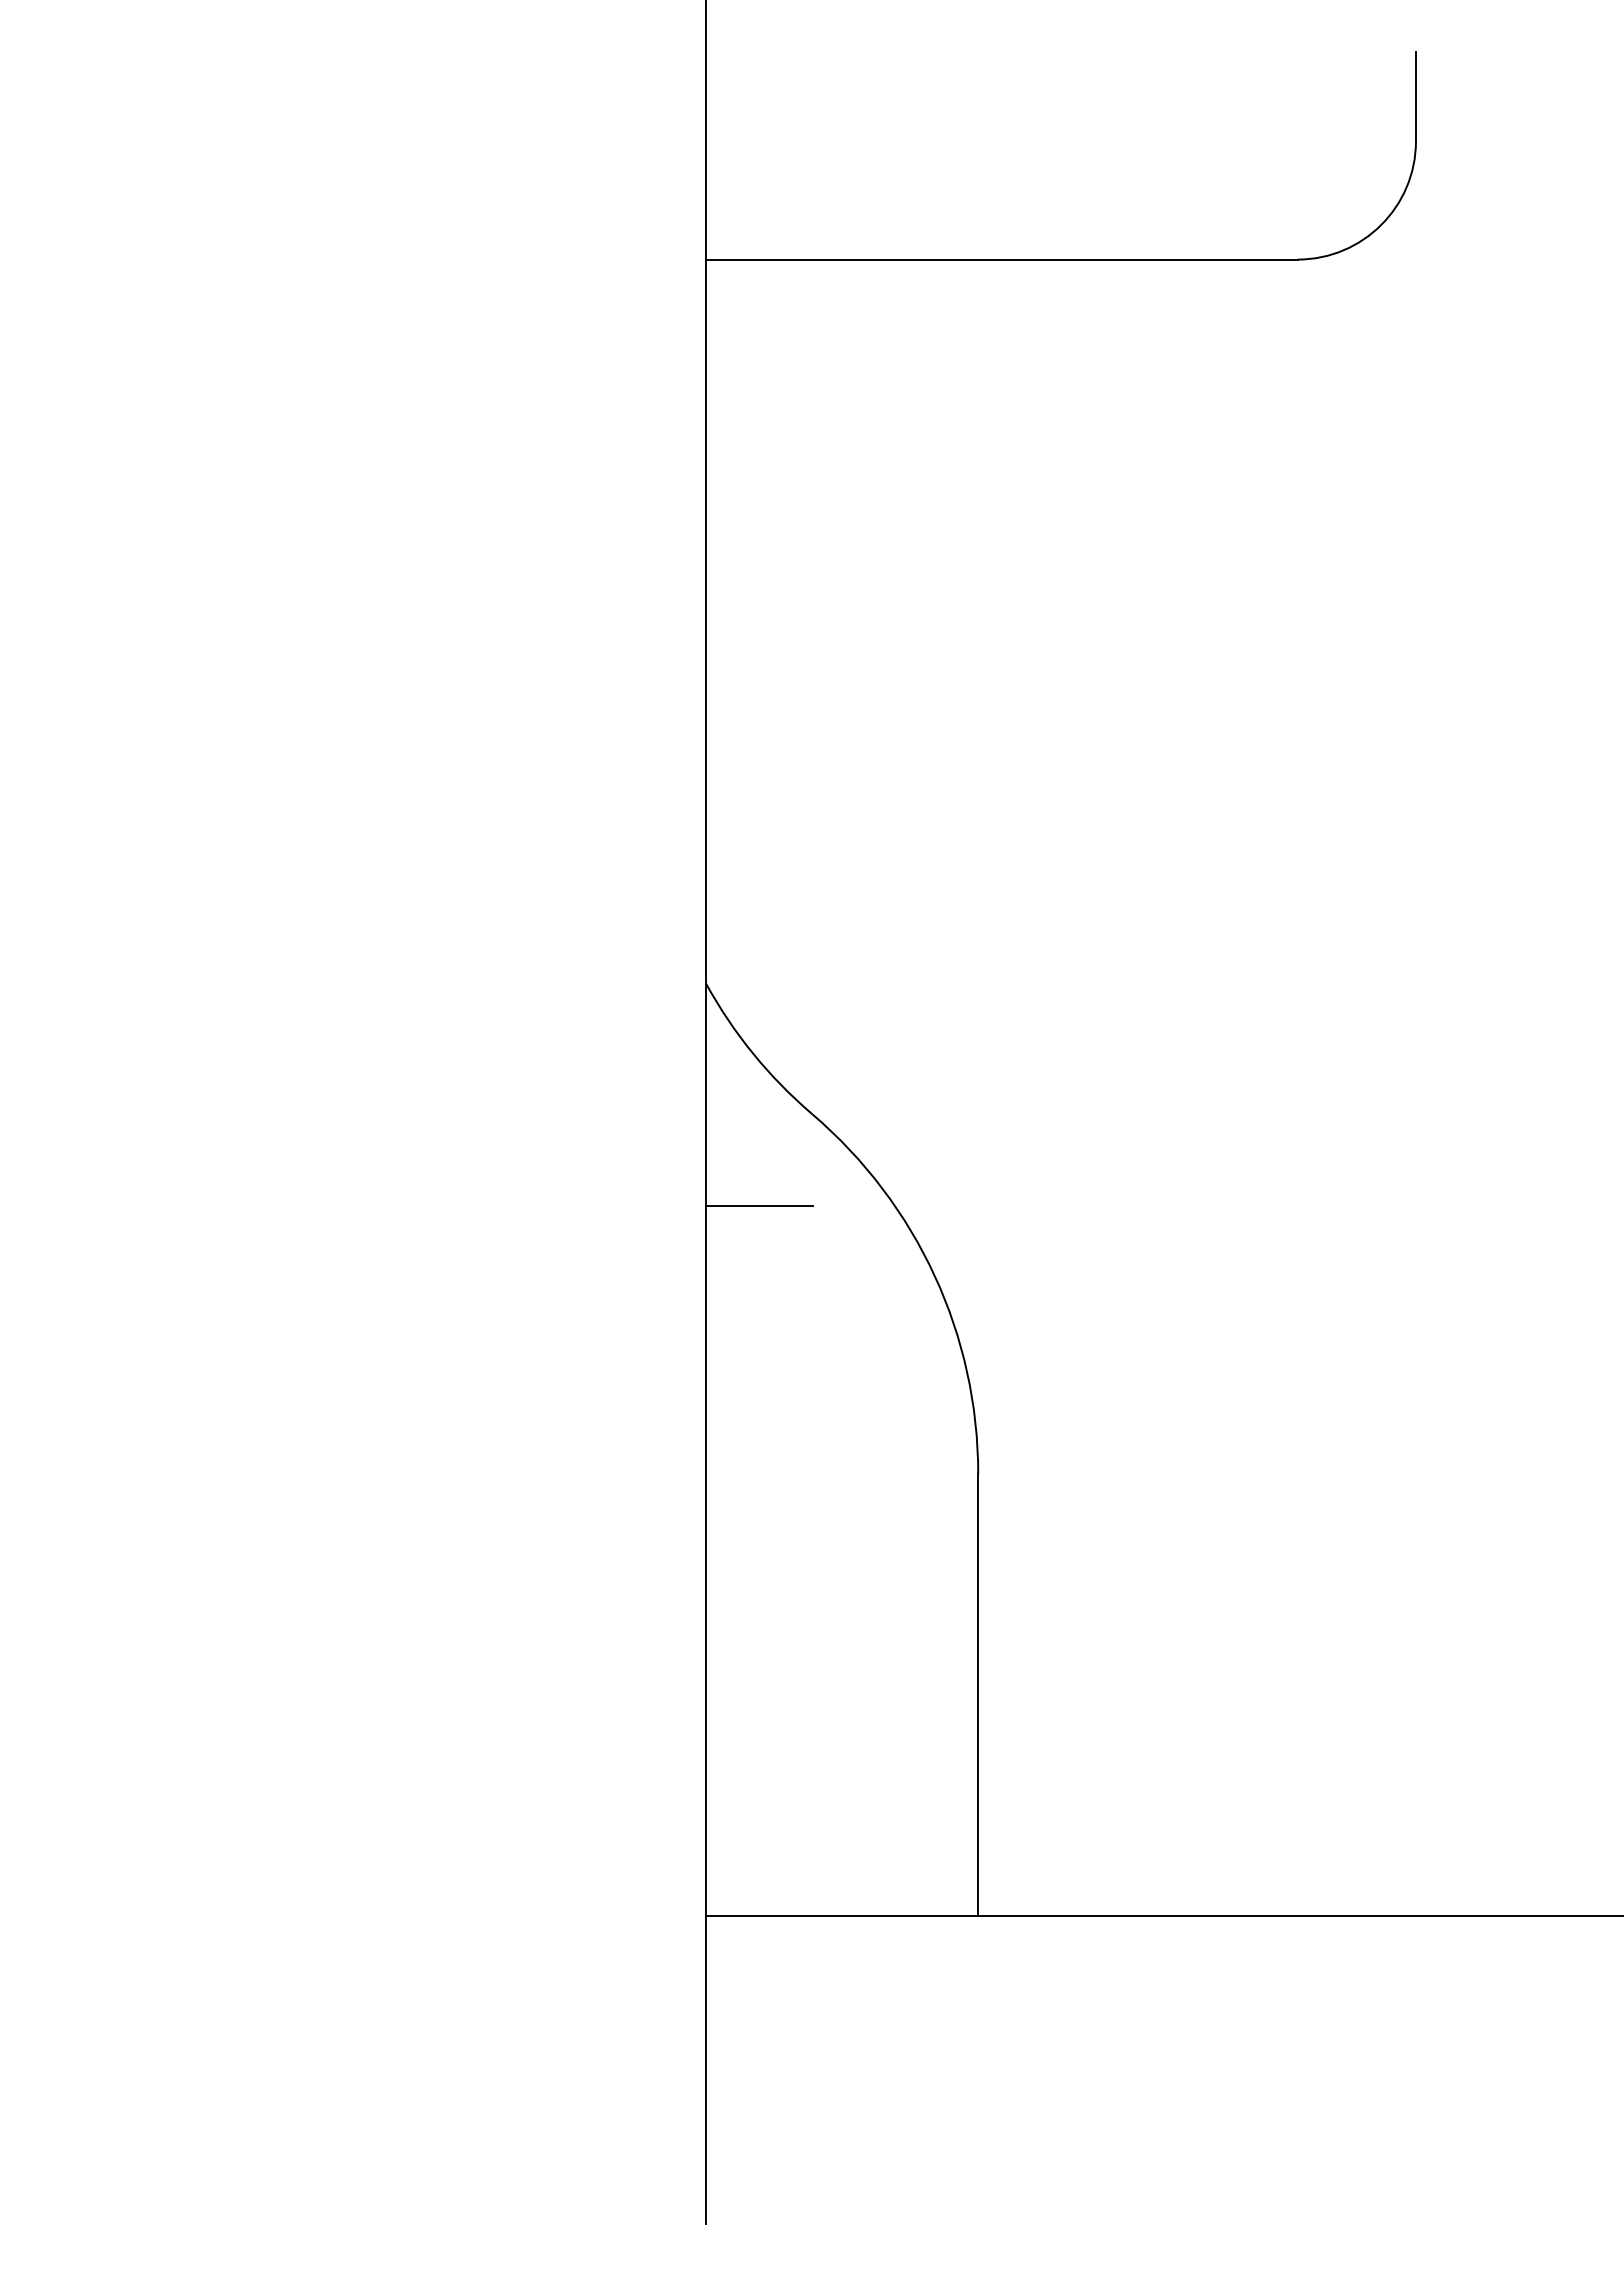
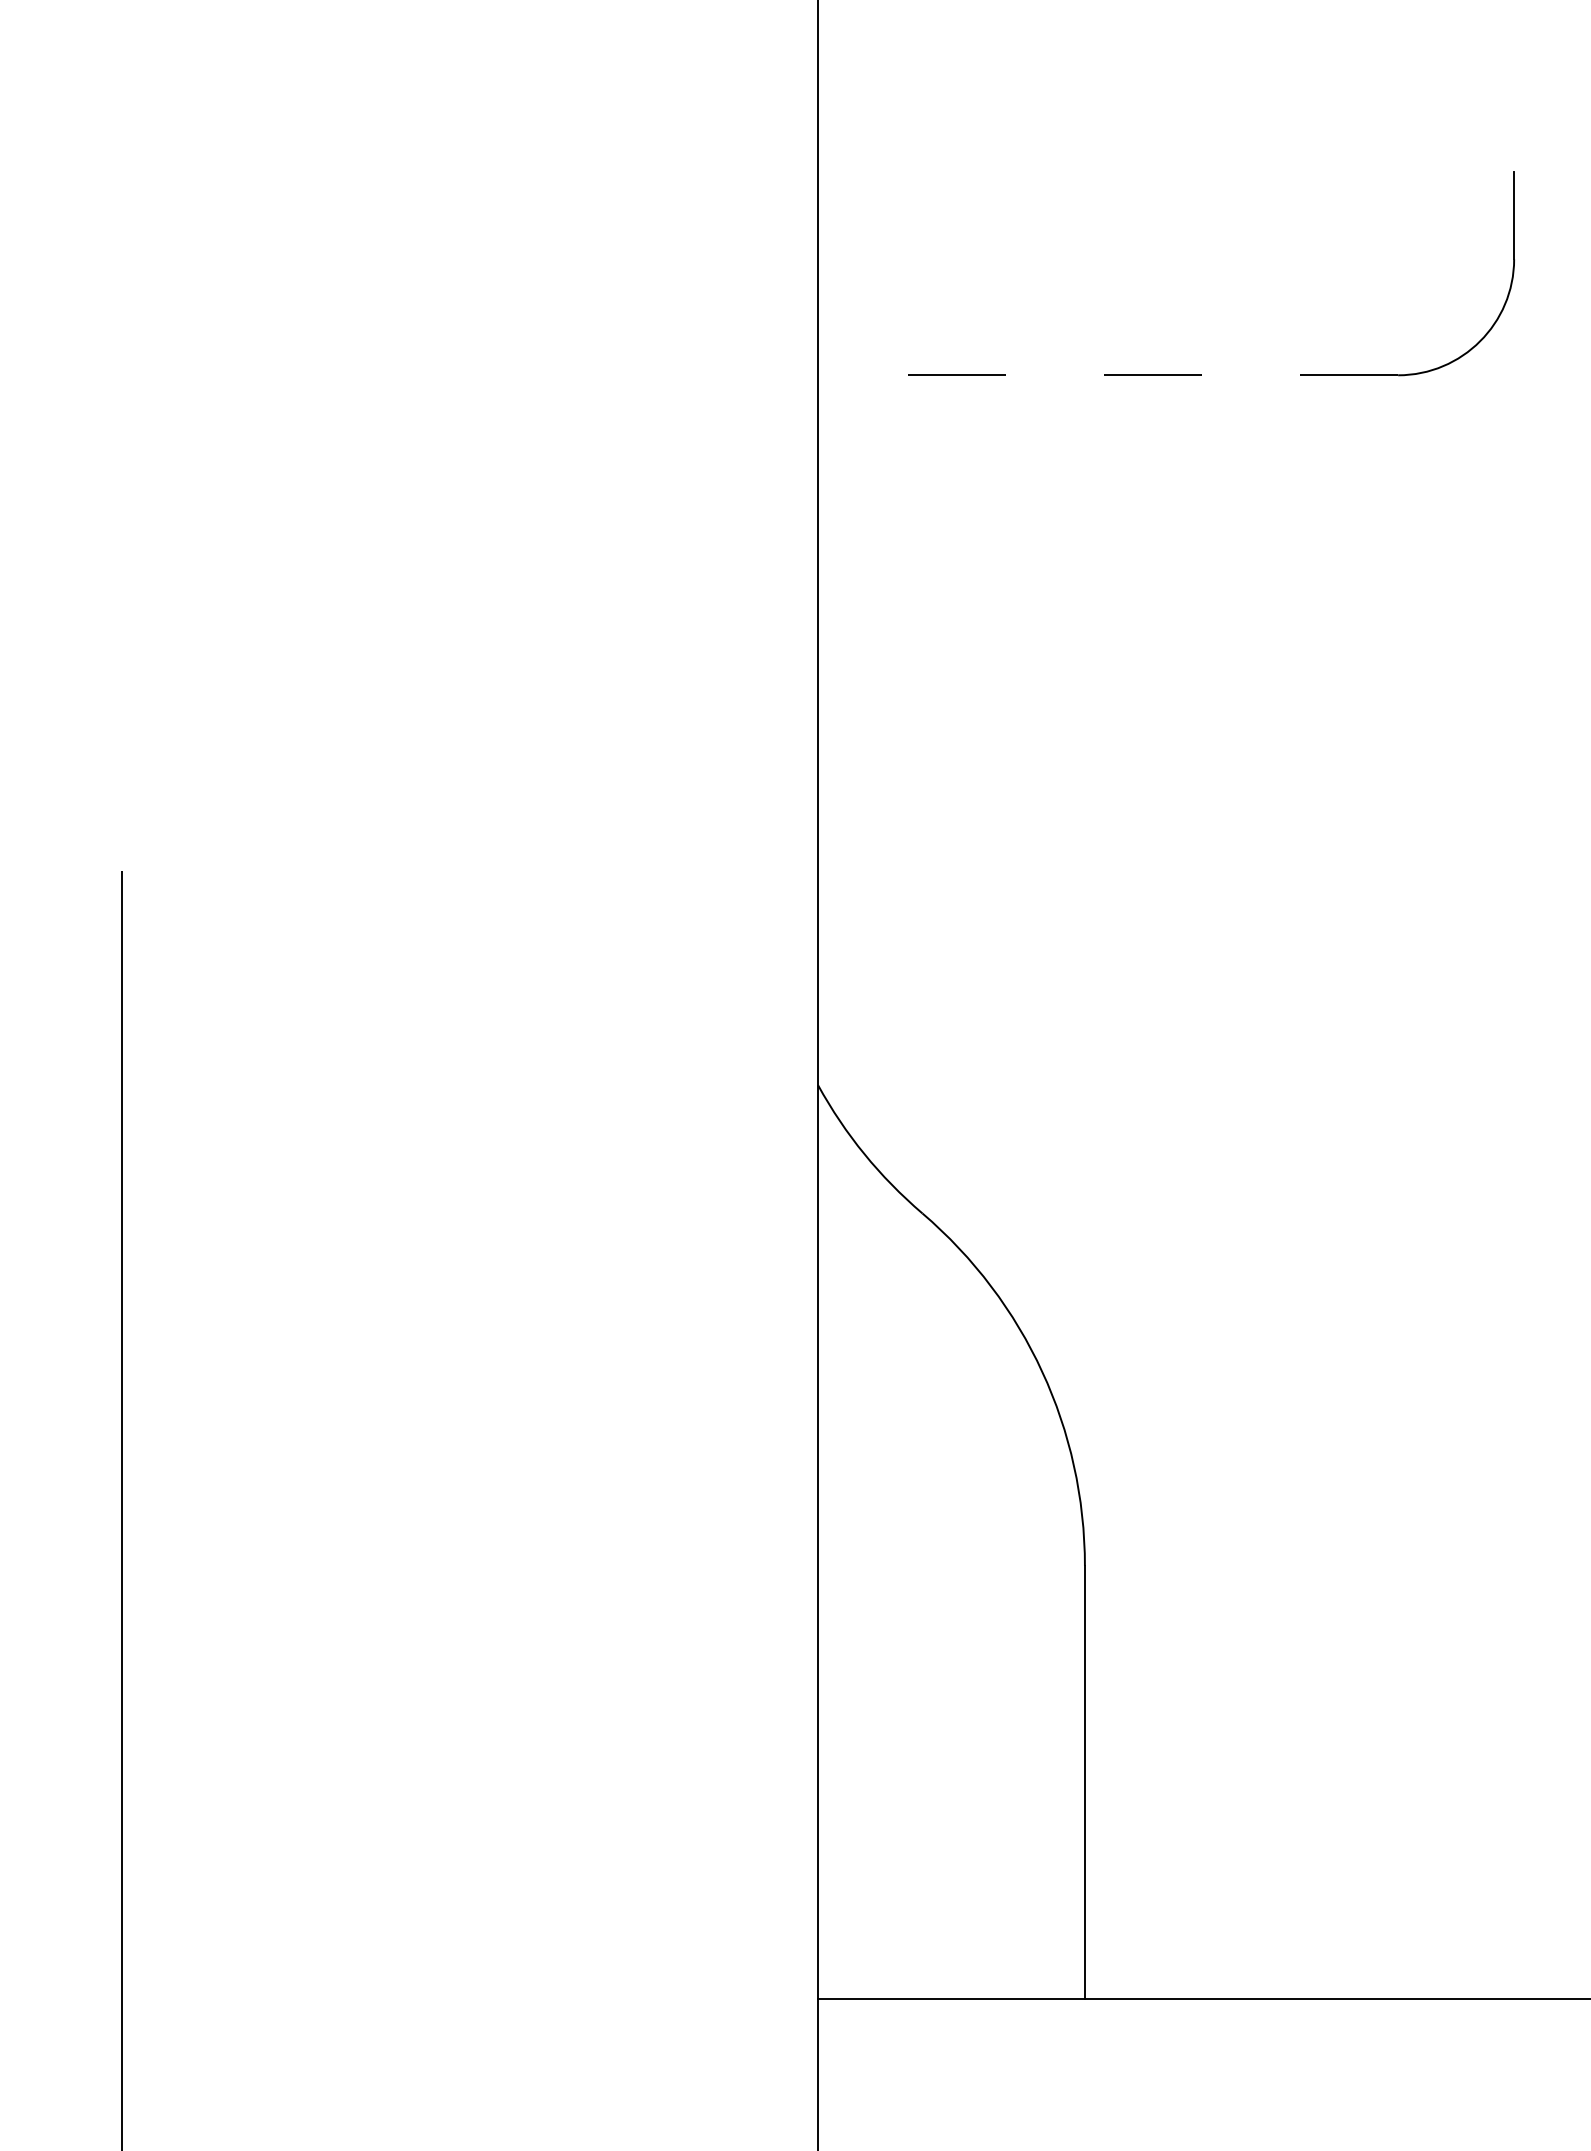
line: (1001, 259) -> (1107, 375), solid -> dashed
line: (759, 1206) -> (870, 1303), removed

